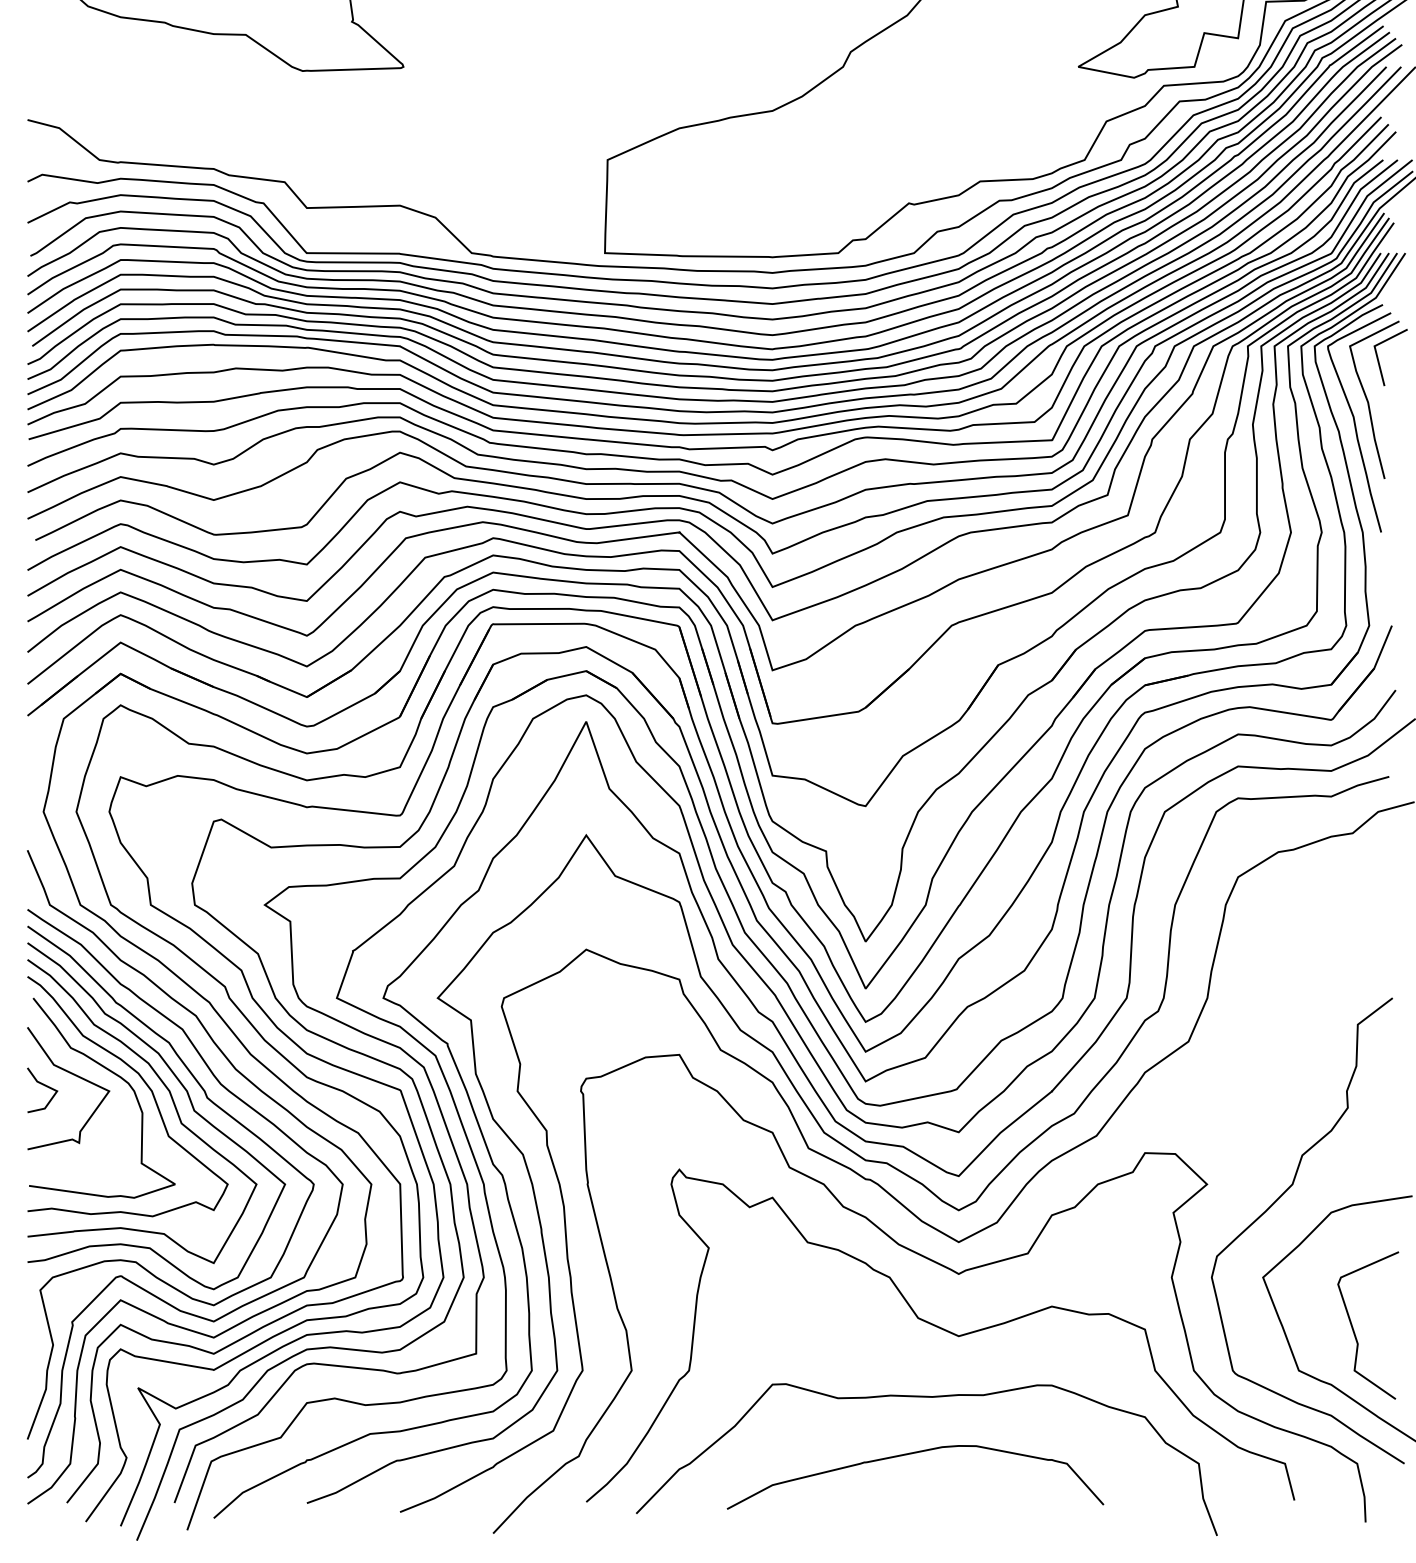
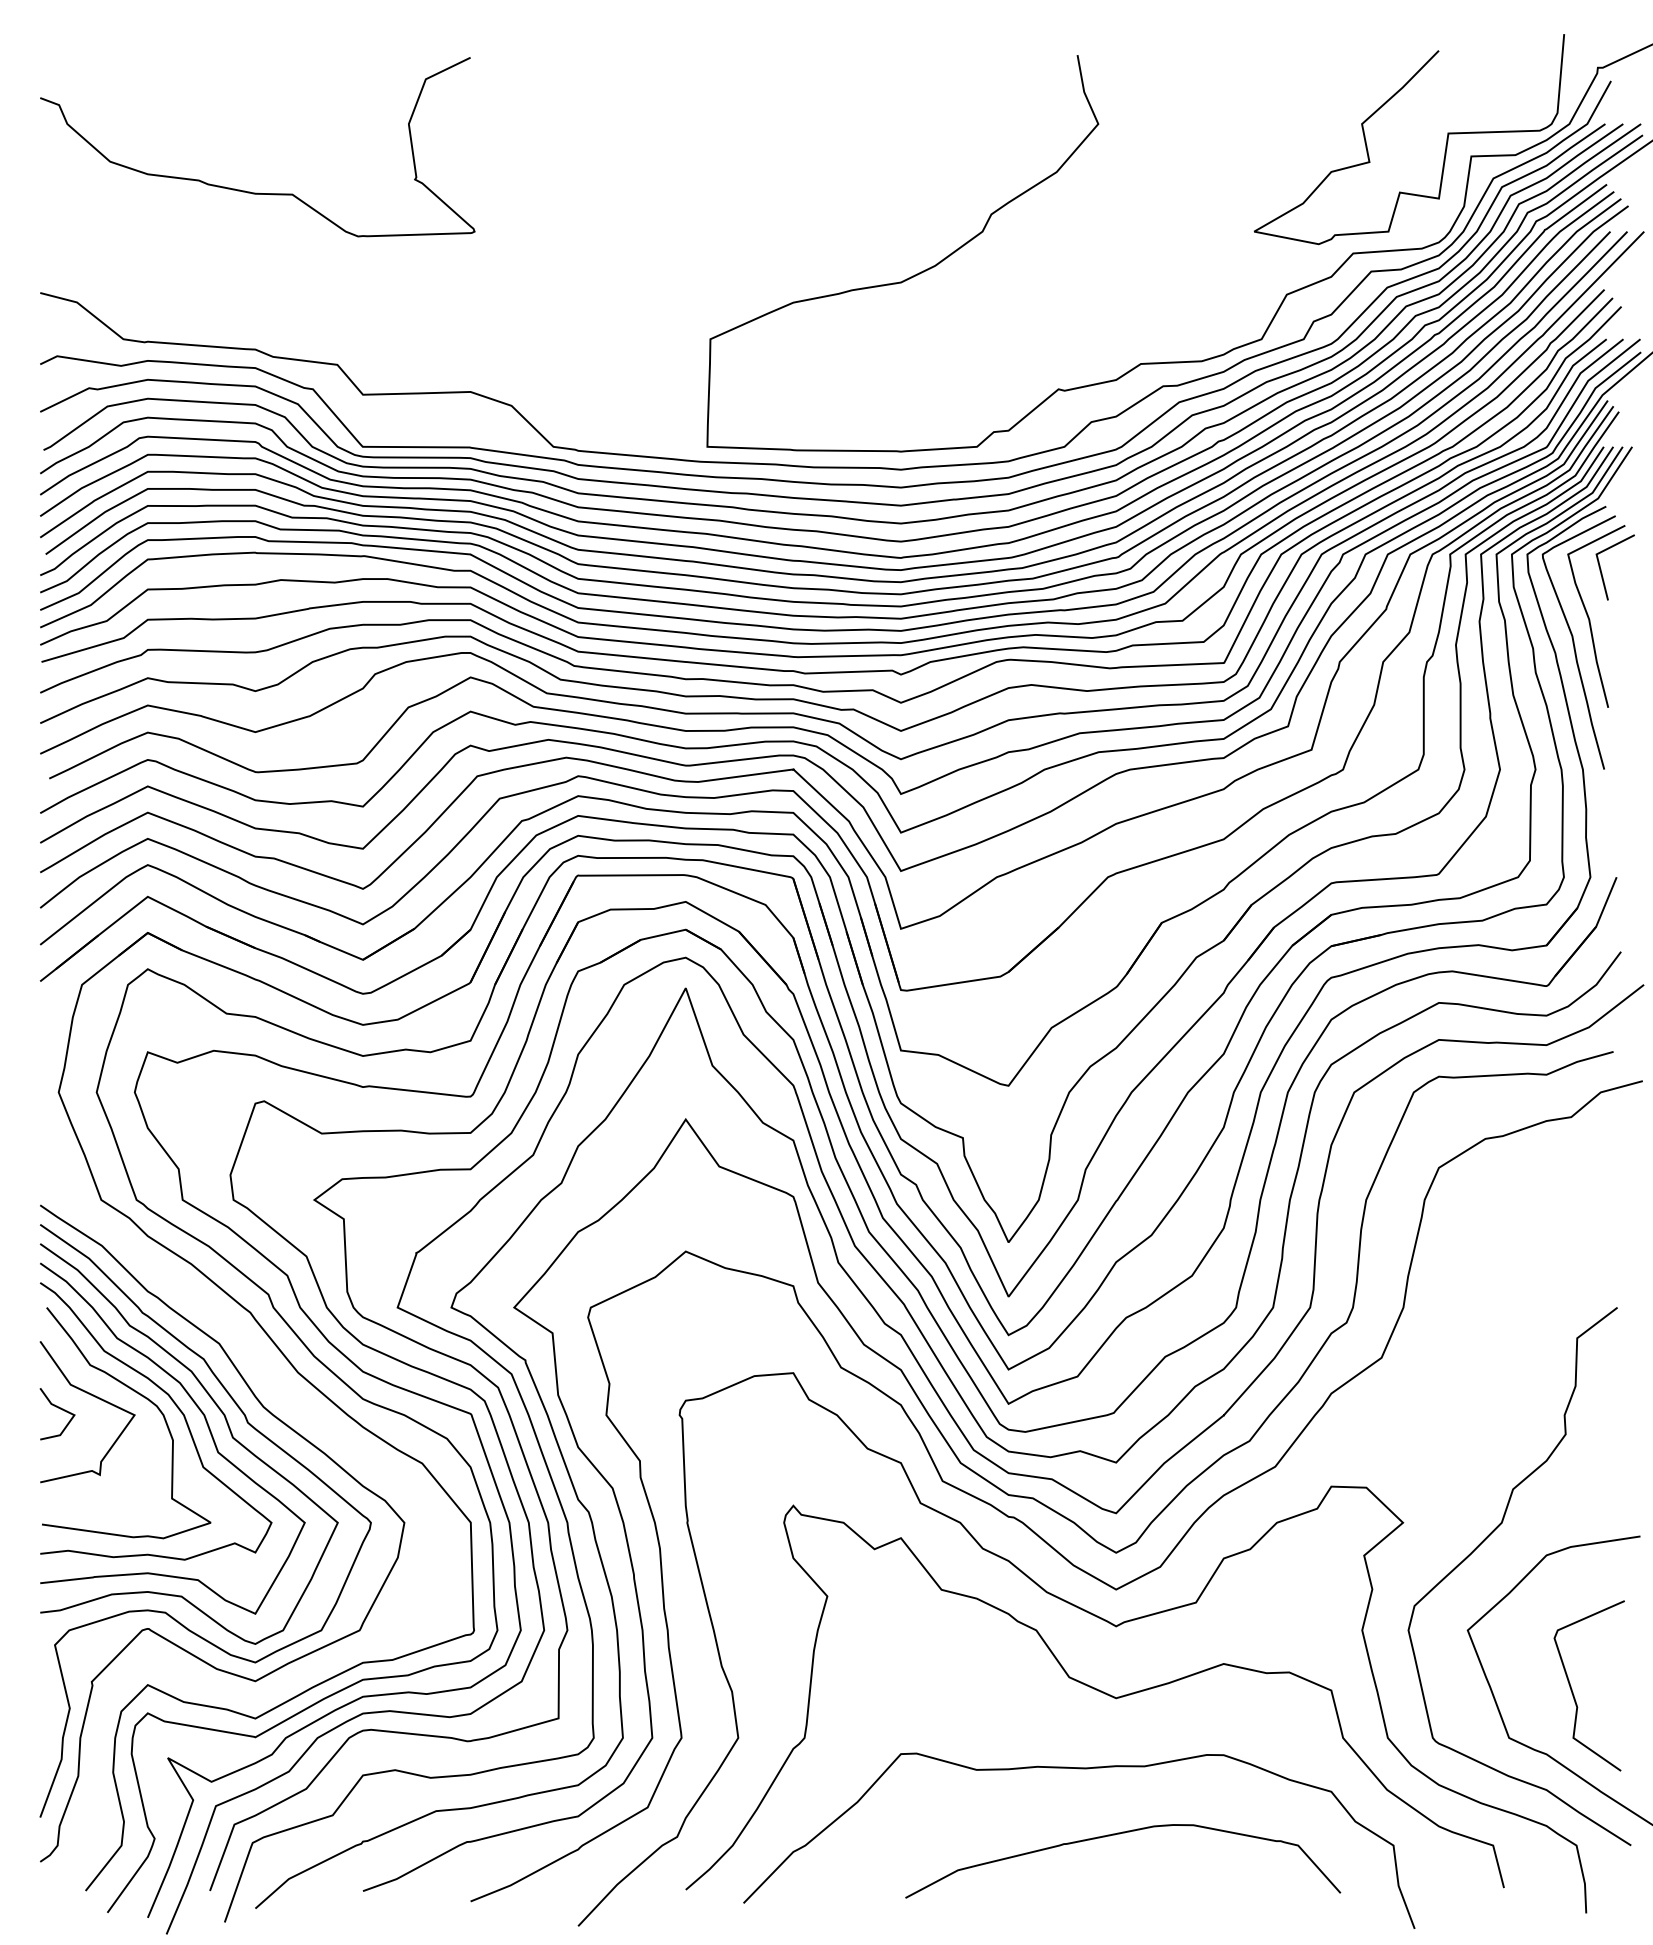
curve: (261, 1092) -> (310, 1416), removed
curve: (913, 1454) -> (1120, 1834), moved

